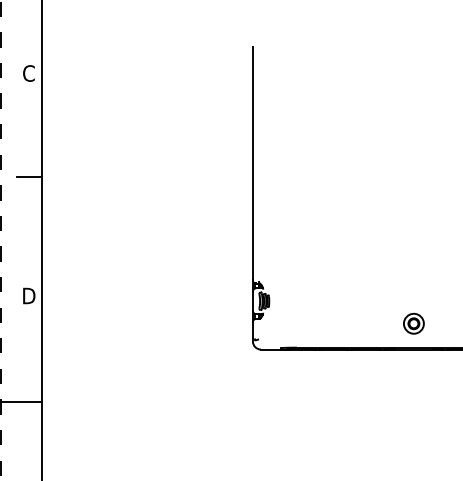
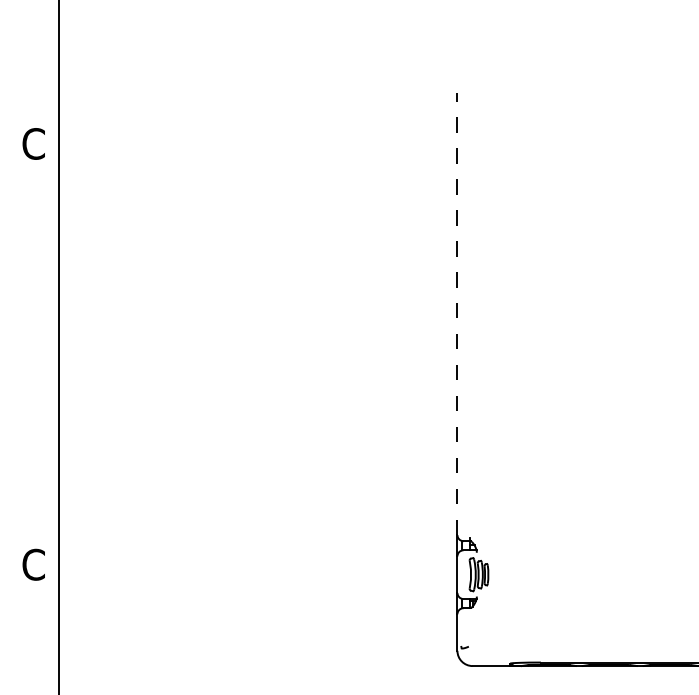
line: (252, 163) -> (456, 314), solid -> dashed
line: (29, 177) -> (34, 340), removed
text: (29, 295) -> (34, 563), D -> C

